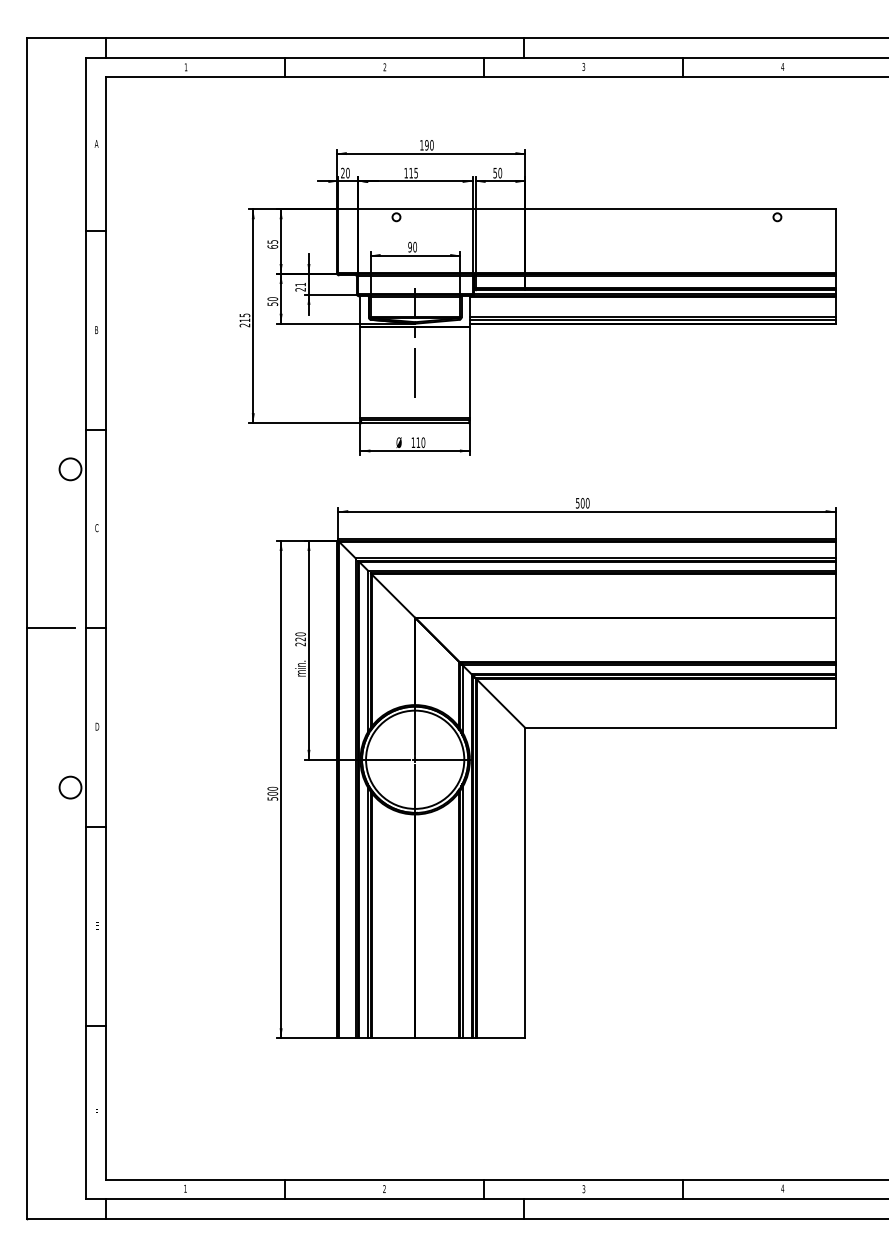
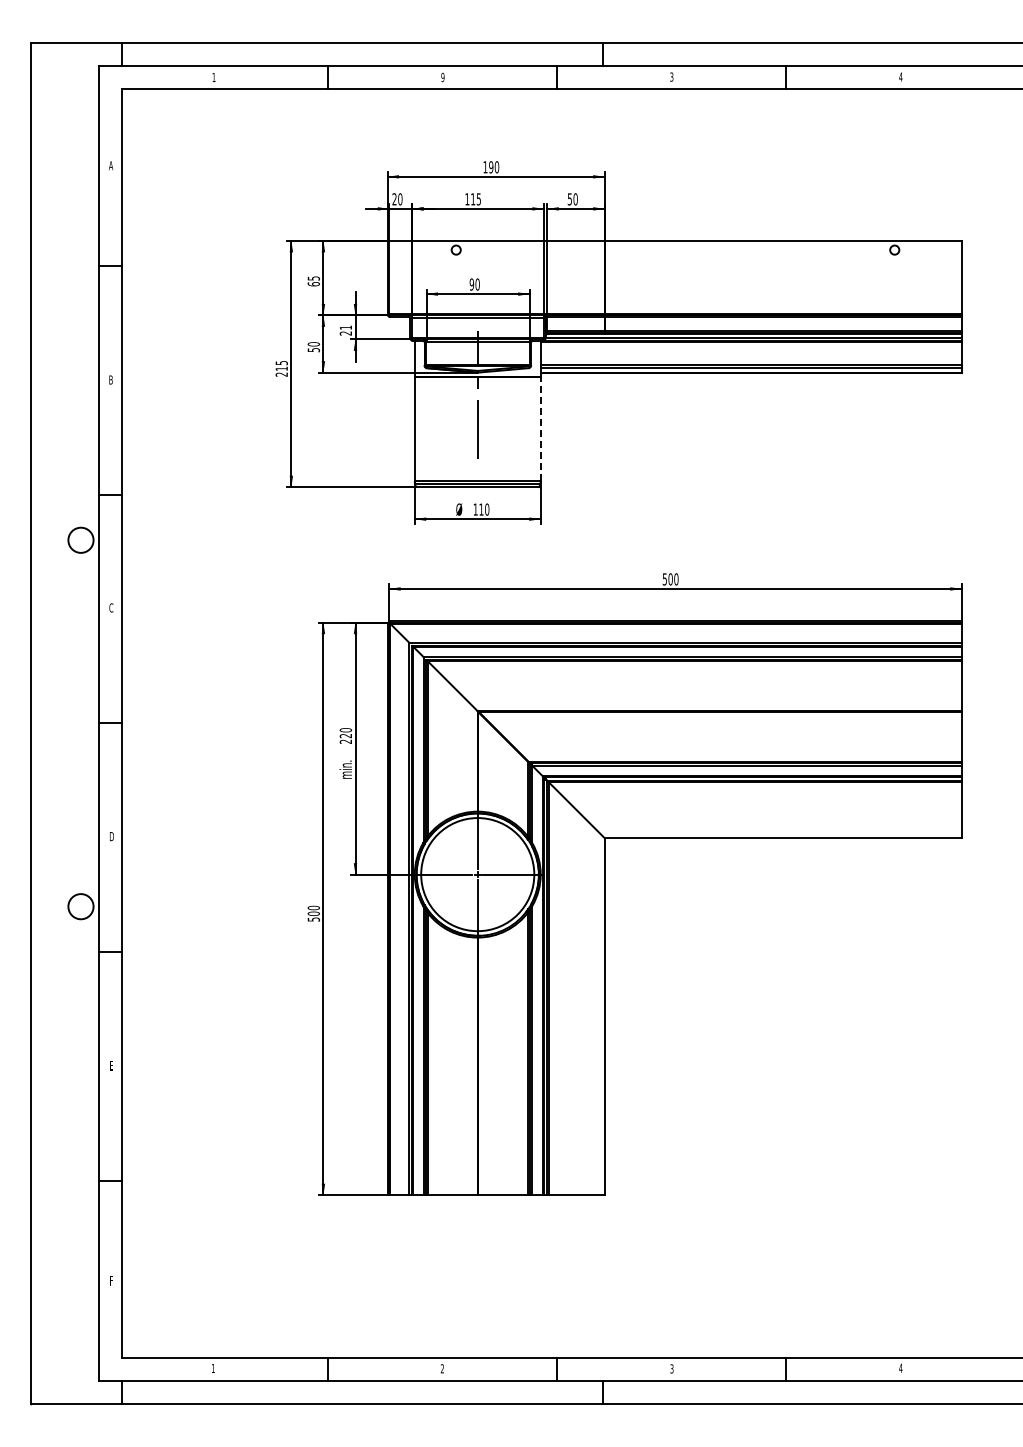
text: (384, 67) -> (442, 77), 2 -> 9
line: (469, 372) -> (540, 428), solid -> dashed
line: (50, 628) -> (57, 723), removed

